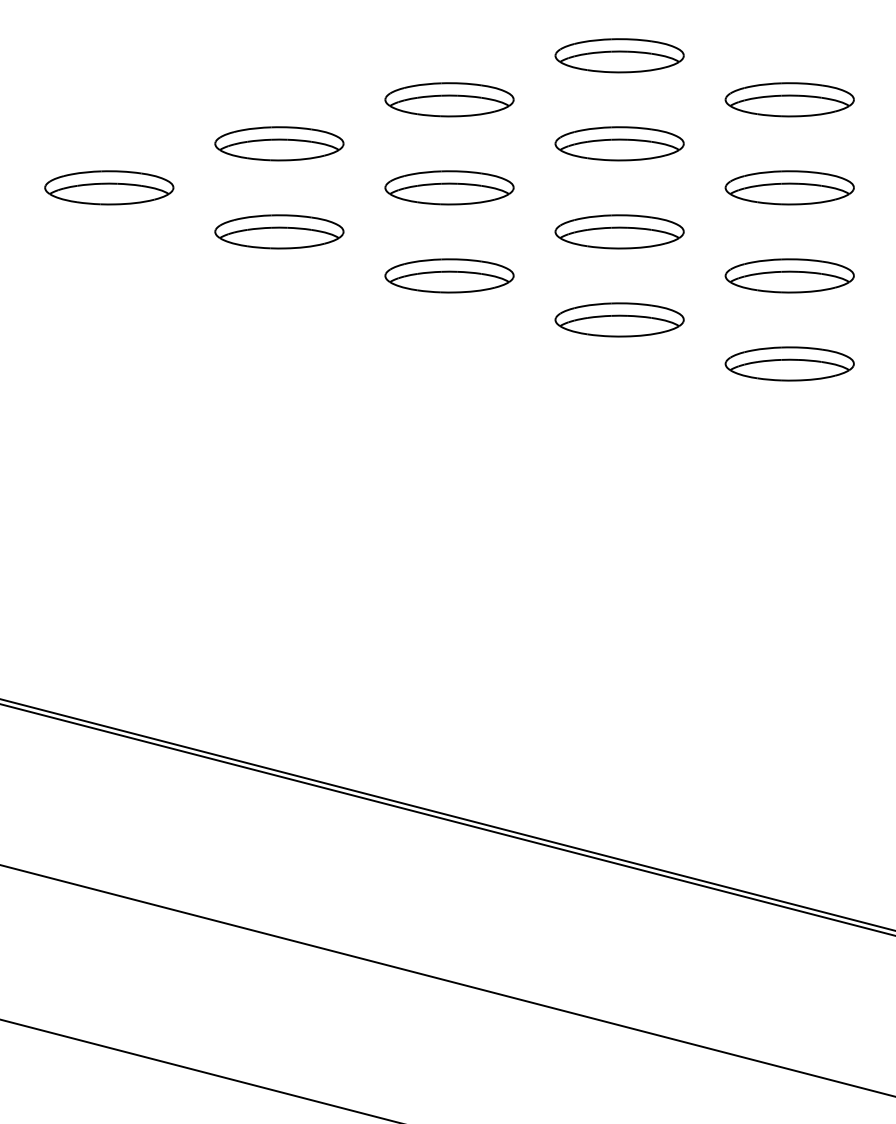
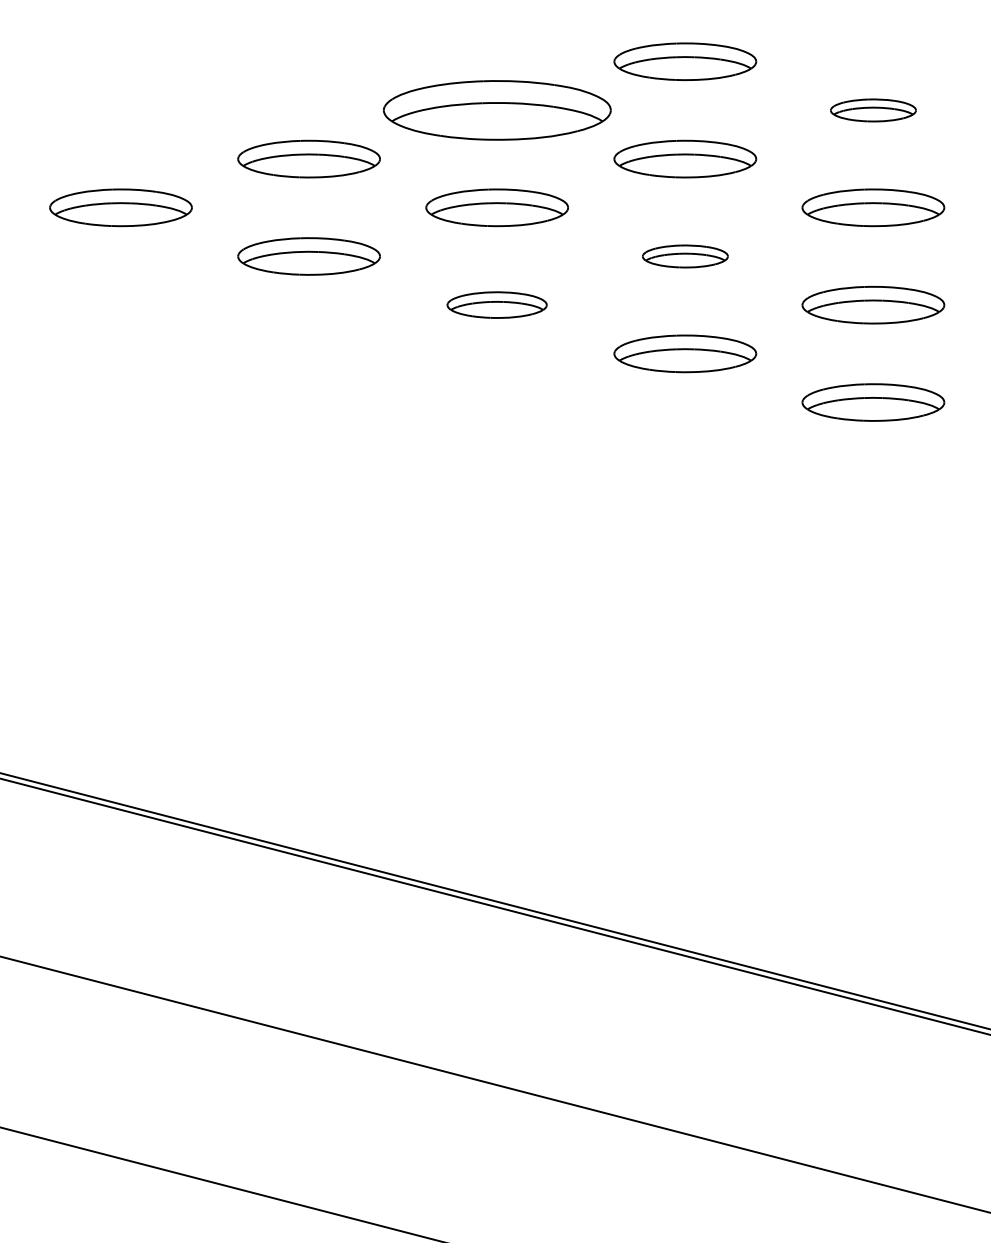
part: (448, 99) -> (496, 110), size x1.6
part: (789, 99) -> (873, 110), size x0.6
part: (619, 231) -> (685, 256), size x0.6
part: (448, 275) -> (496, 304), size x0.7

